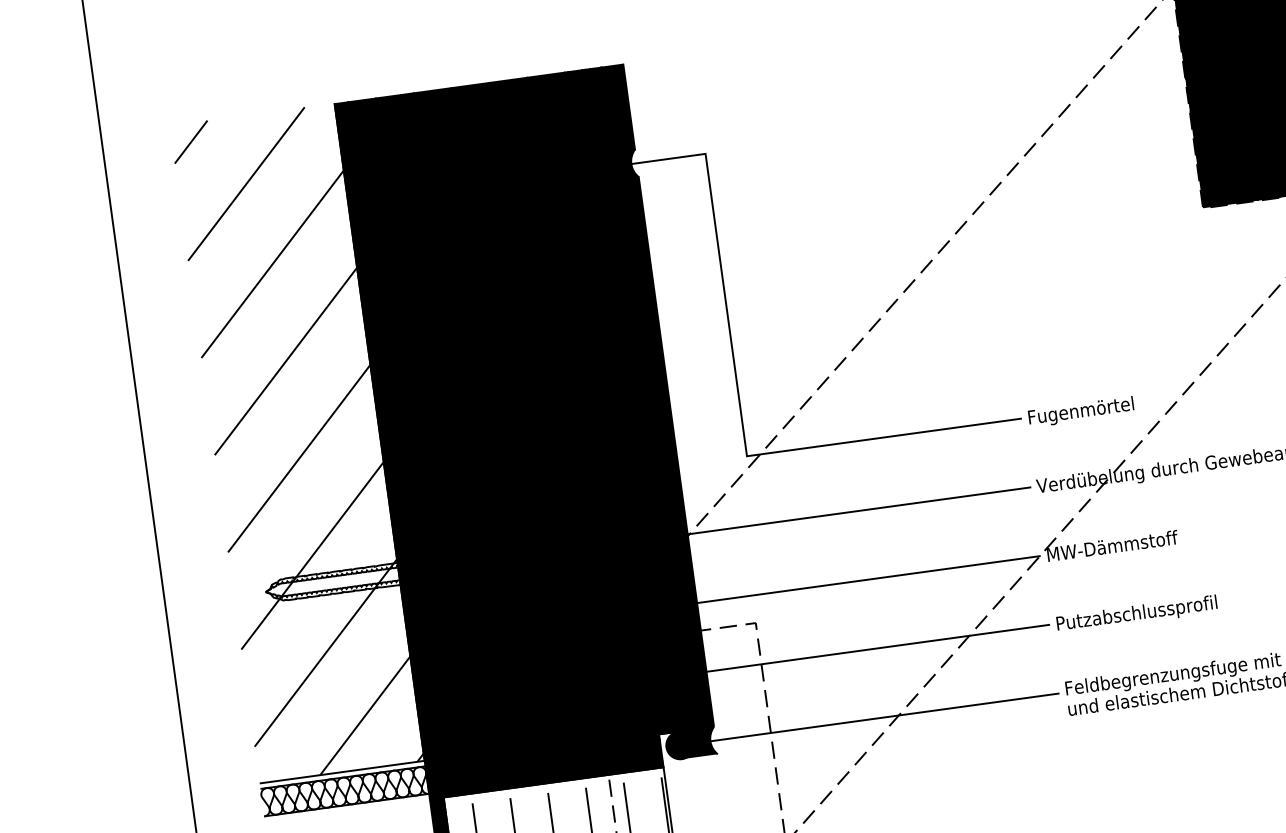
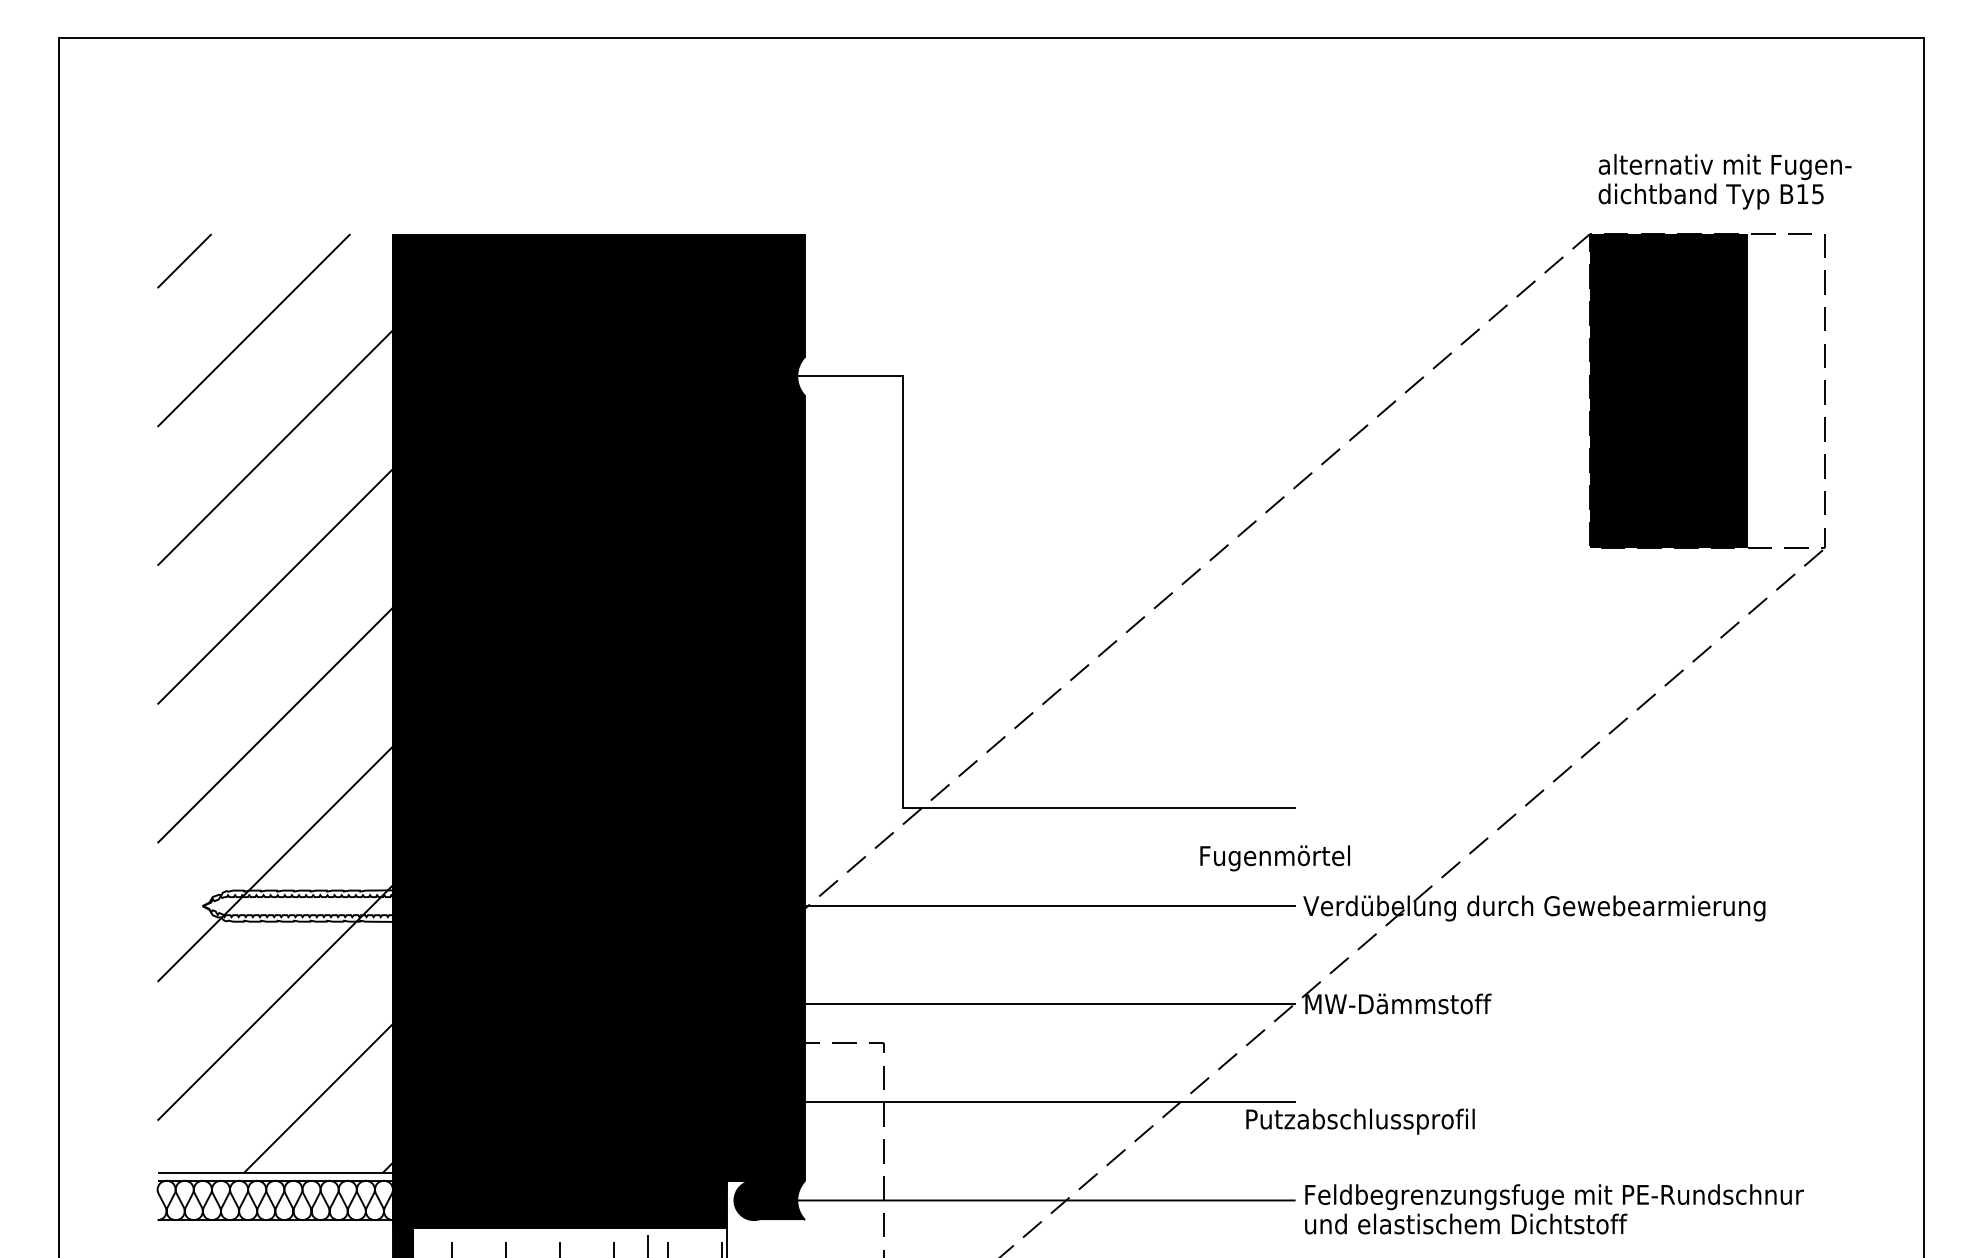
text: (1080, 412) -> (1274, 858), moved
text: (1137, 614) -> (1360, 1121), moved

